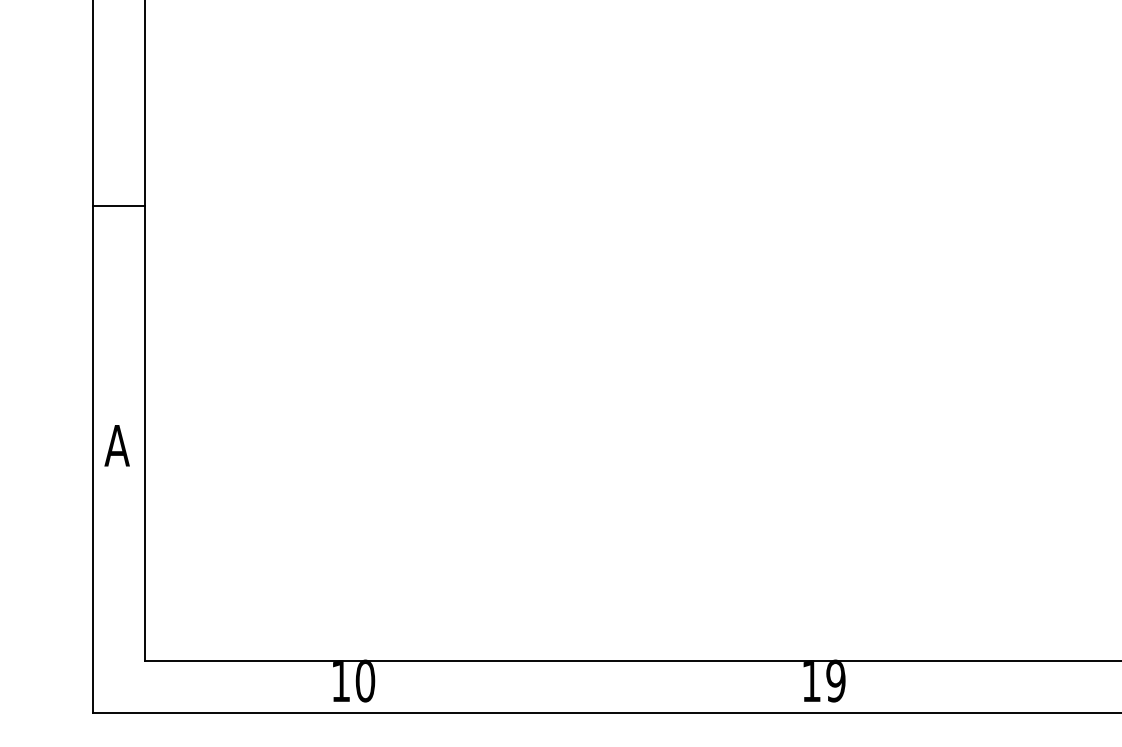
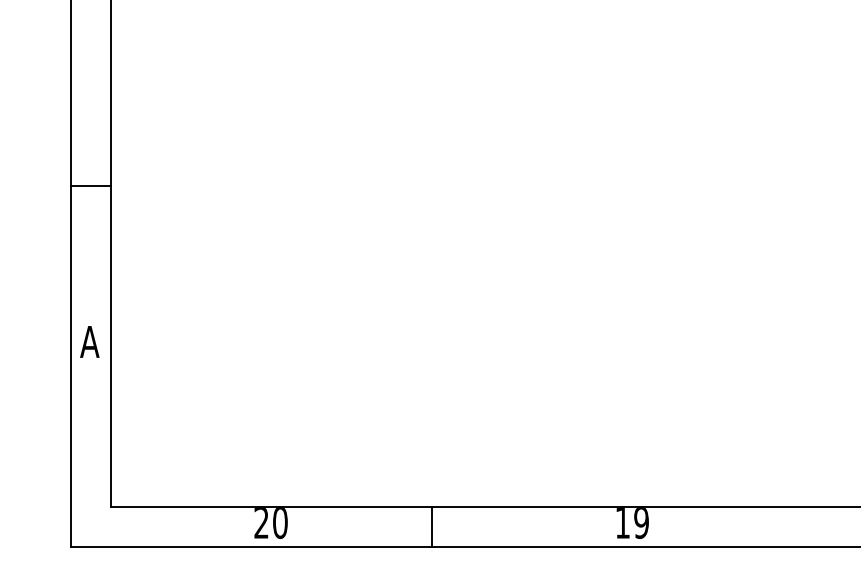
line: (118, 205) -> (90, 185), moved
text: (340, 680) -> (261, 522), 10 -> 20
line: (563, 686) -> (432, 526), added

